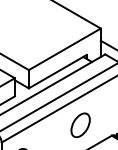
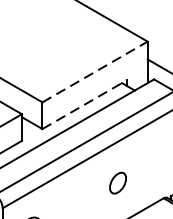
line: (64, 49) -> (94, 72), solid -> dashed
line: (58, 71) -> (85, 104), solid -> dashed
part: (80, 125) -> (117, 183), size x0.6

